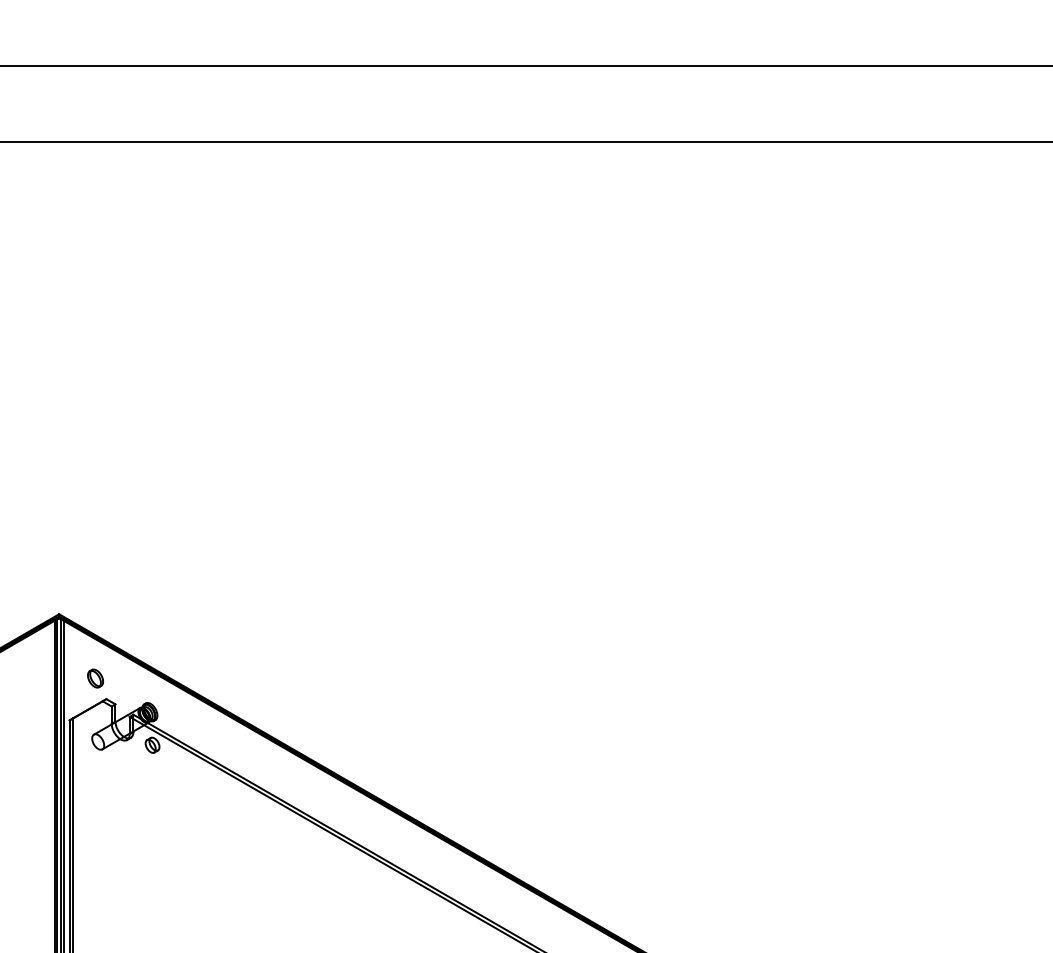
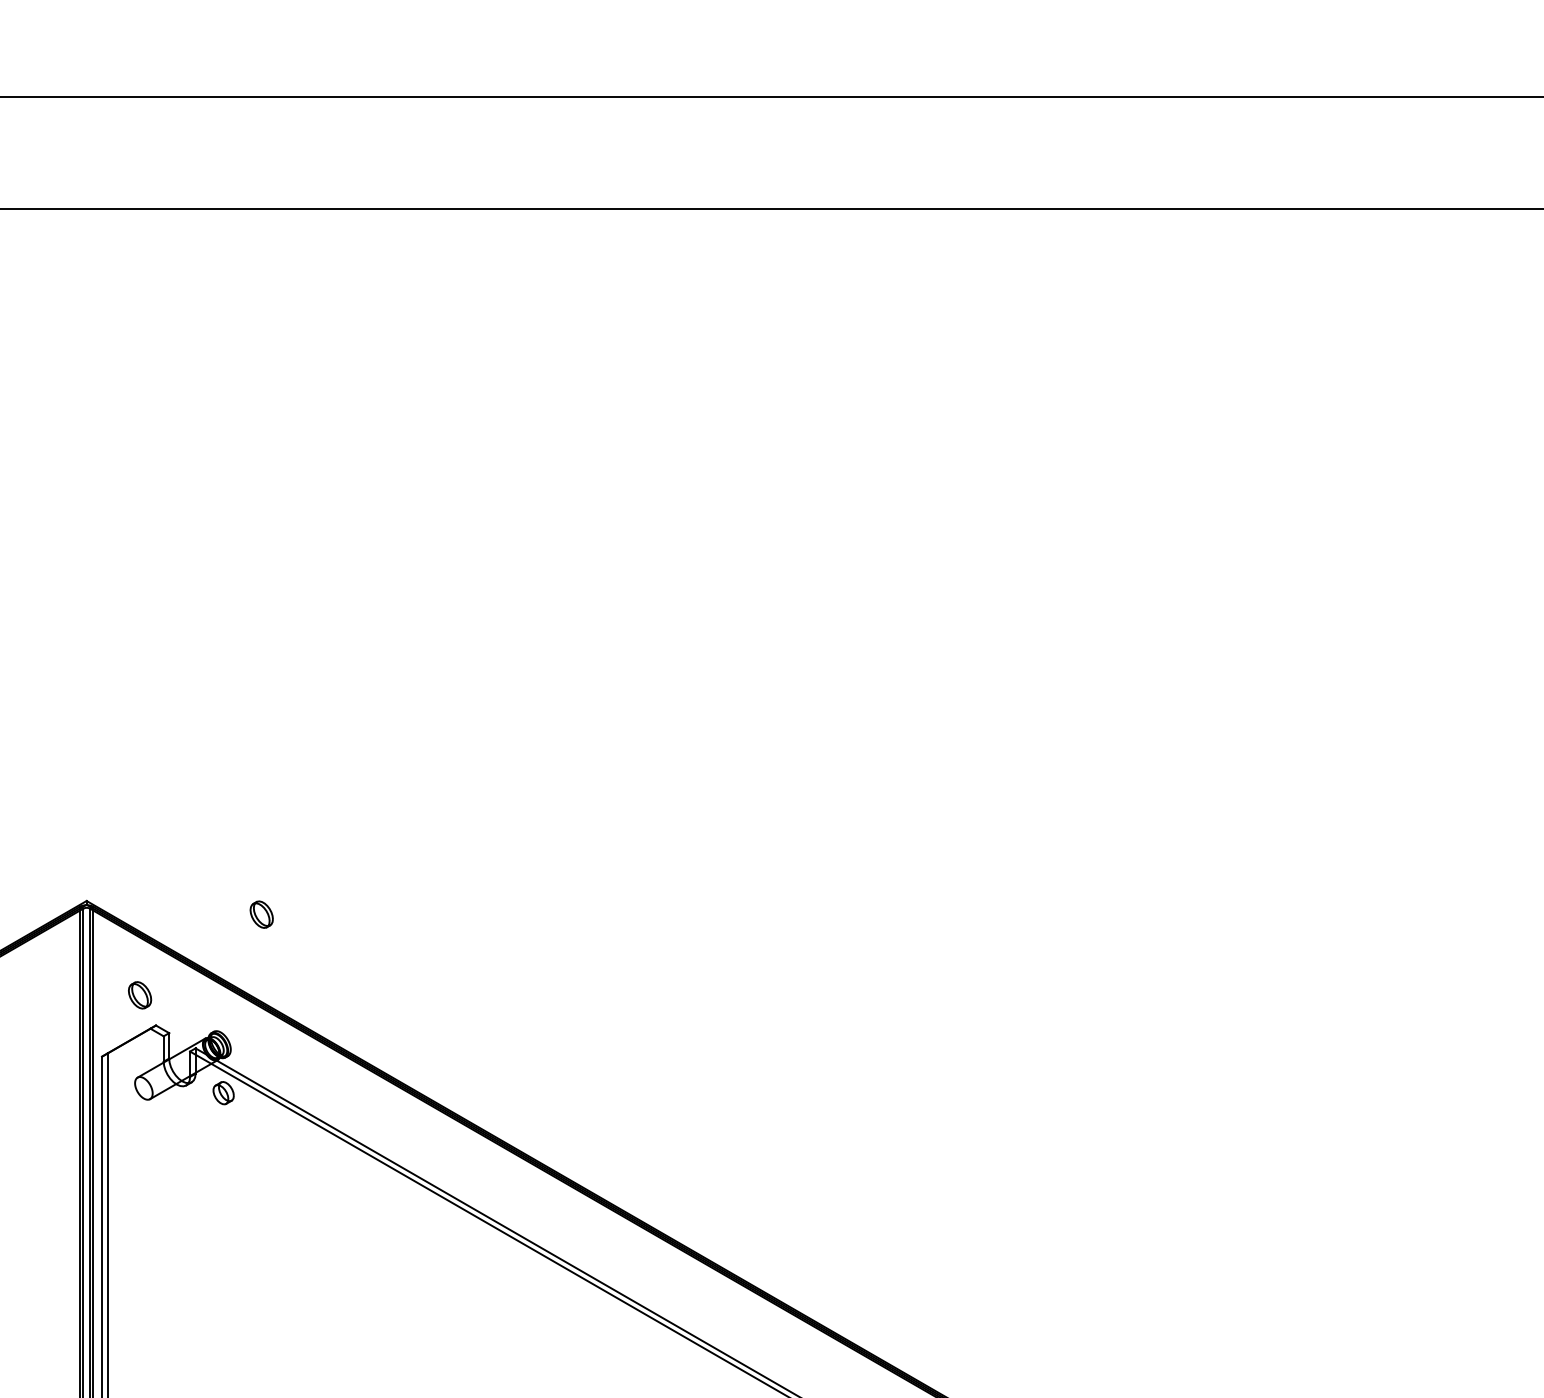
part: (178, 623) -> (261, 914), added

